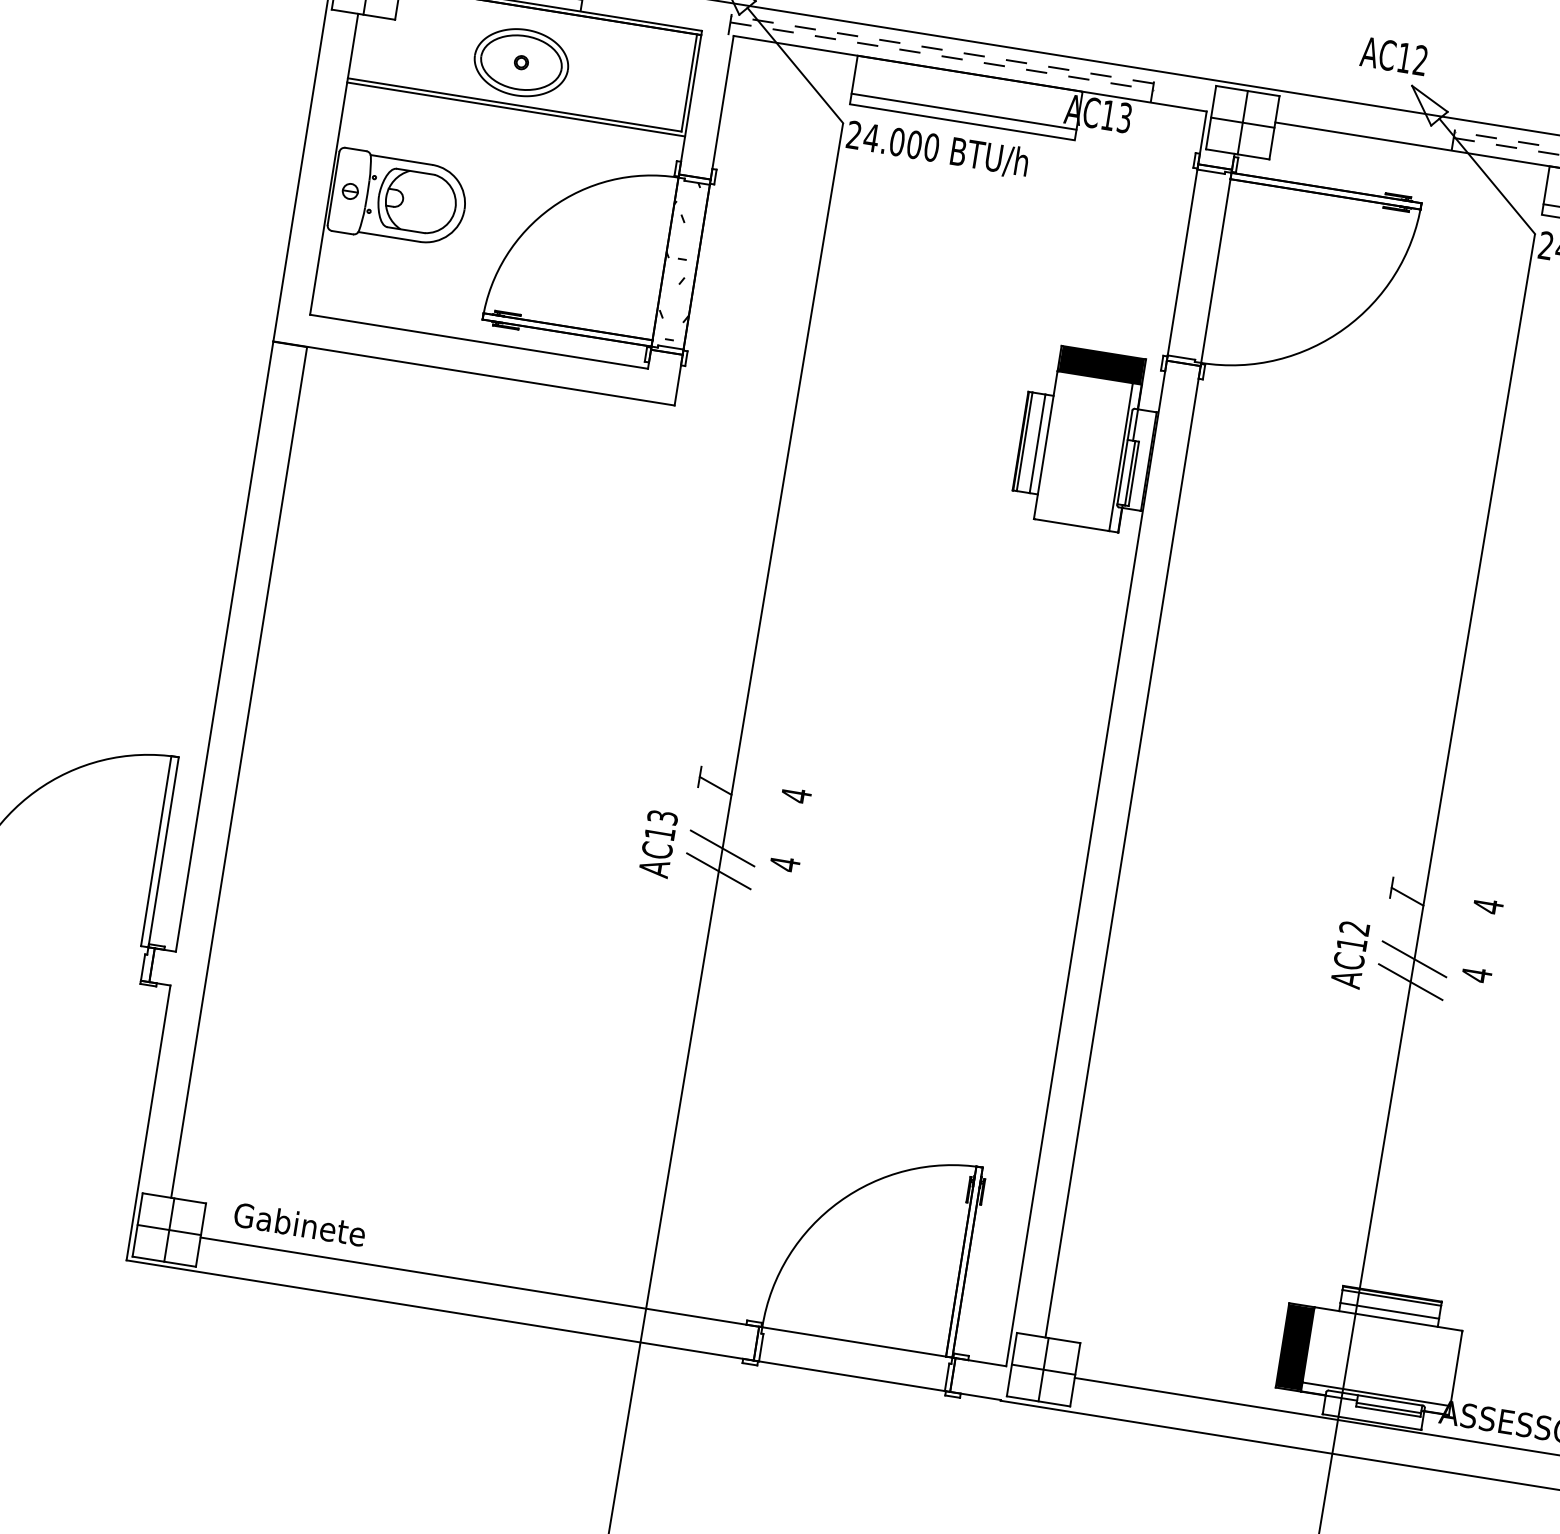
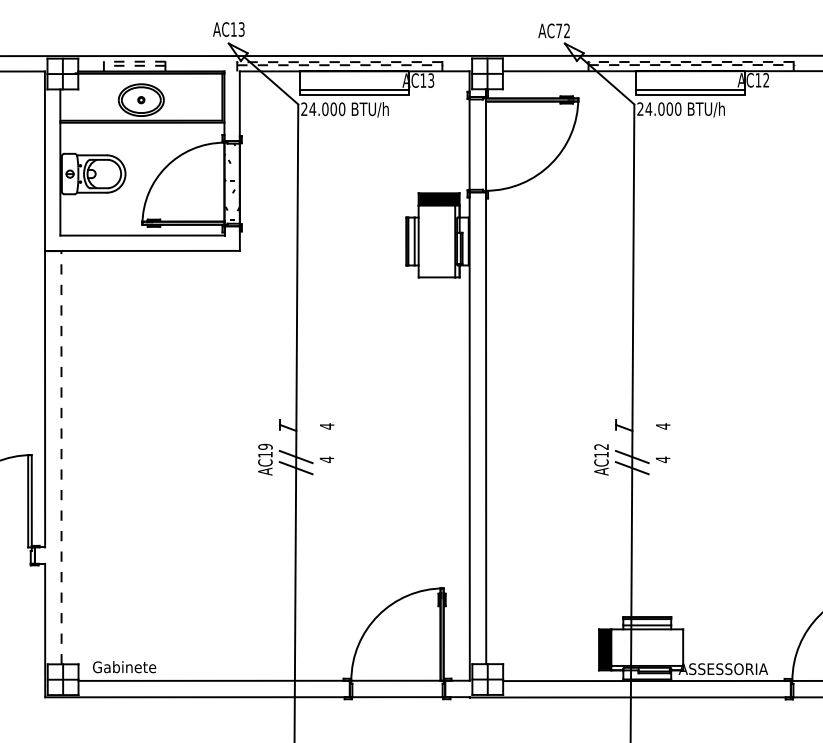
text: (1403, 56) -> (558, 30), AC12 -> AC72
line: (239, 772) -> (61, 457), solid -> dashed
text: (662, 816) -> (265, 446), AC13 -> AC19

